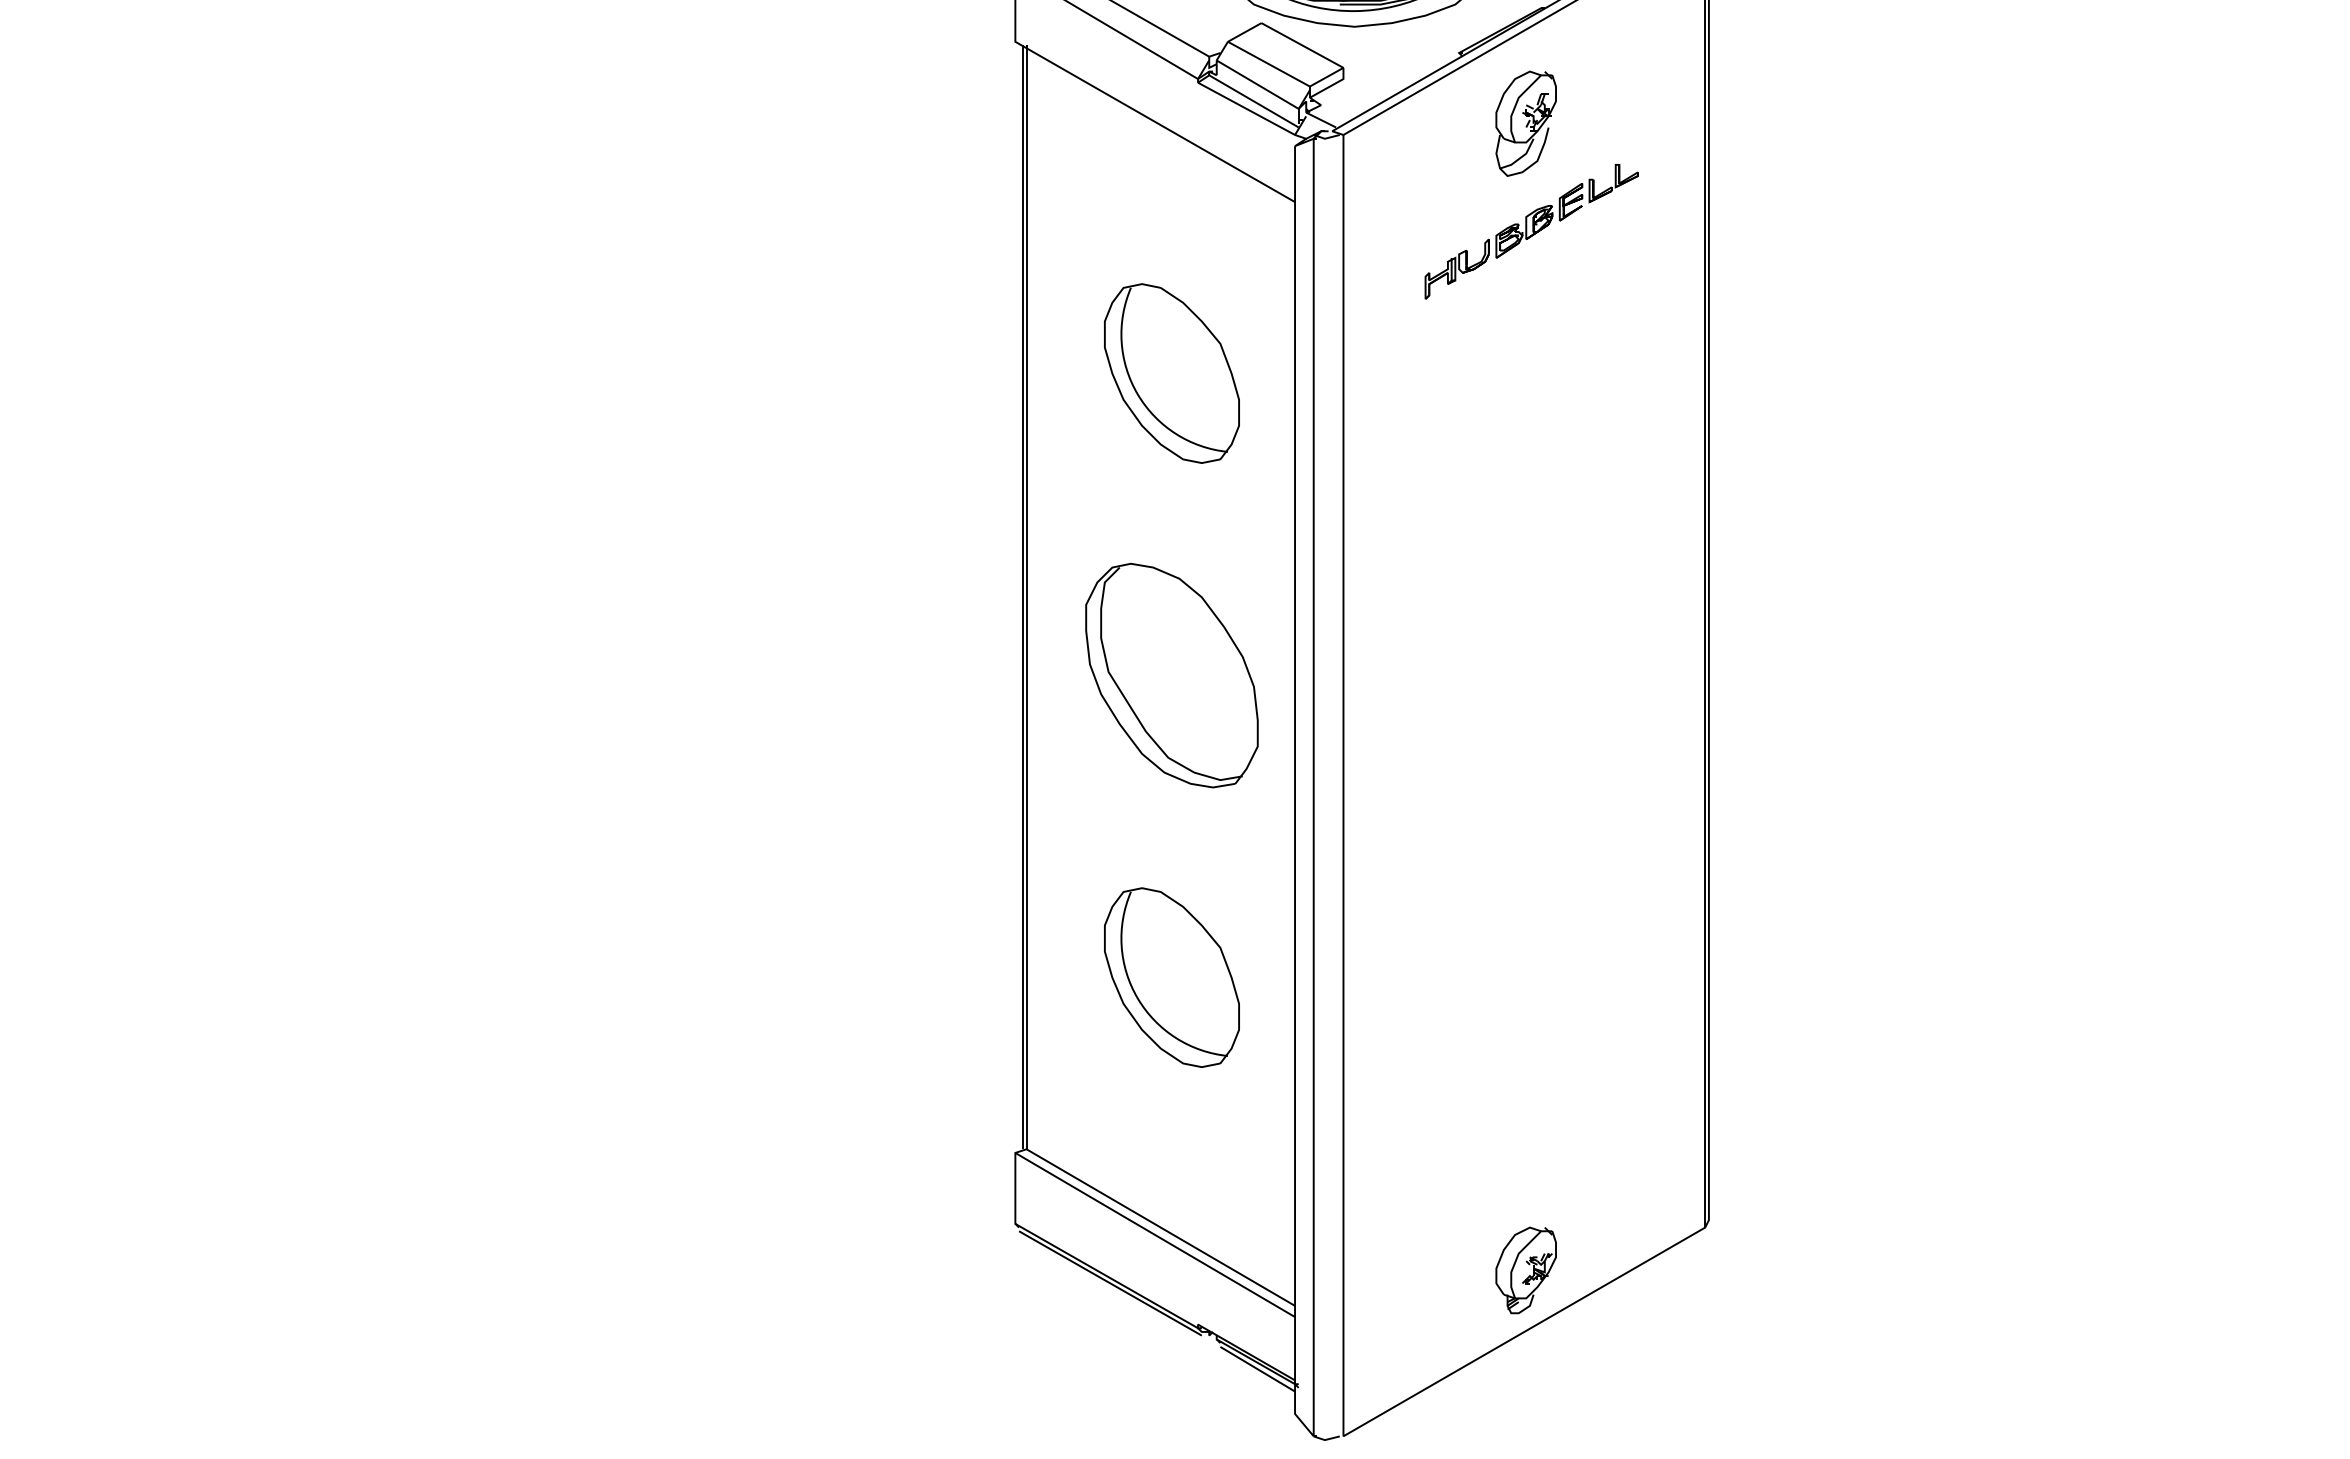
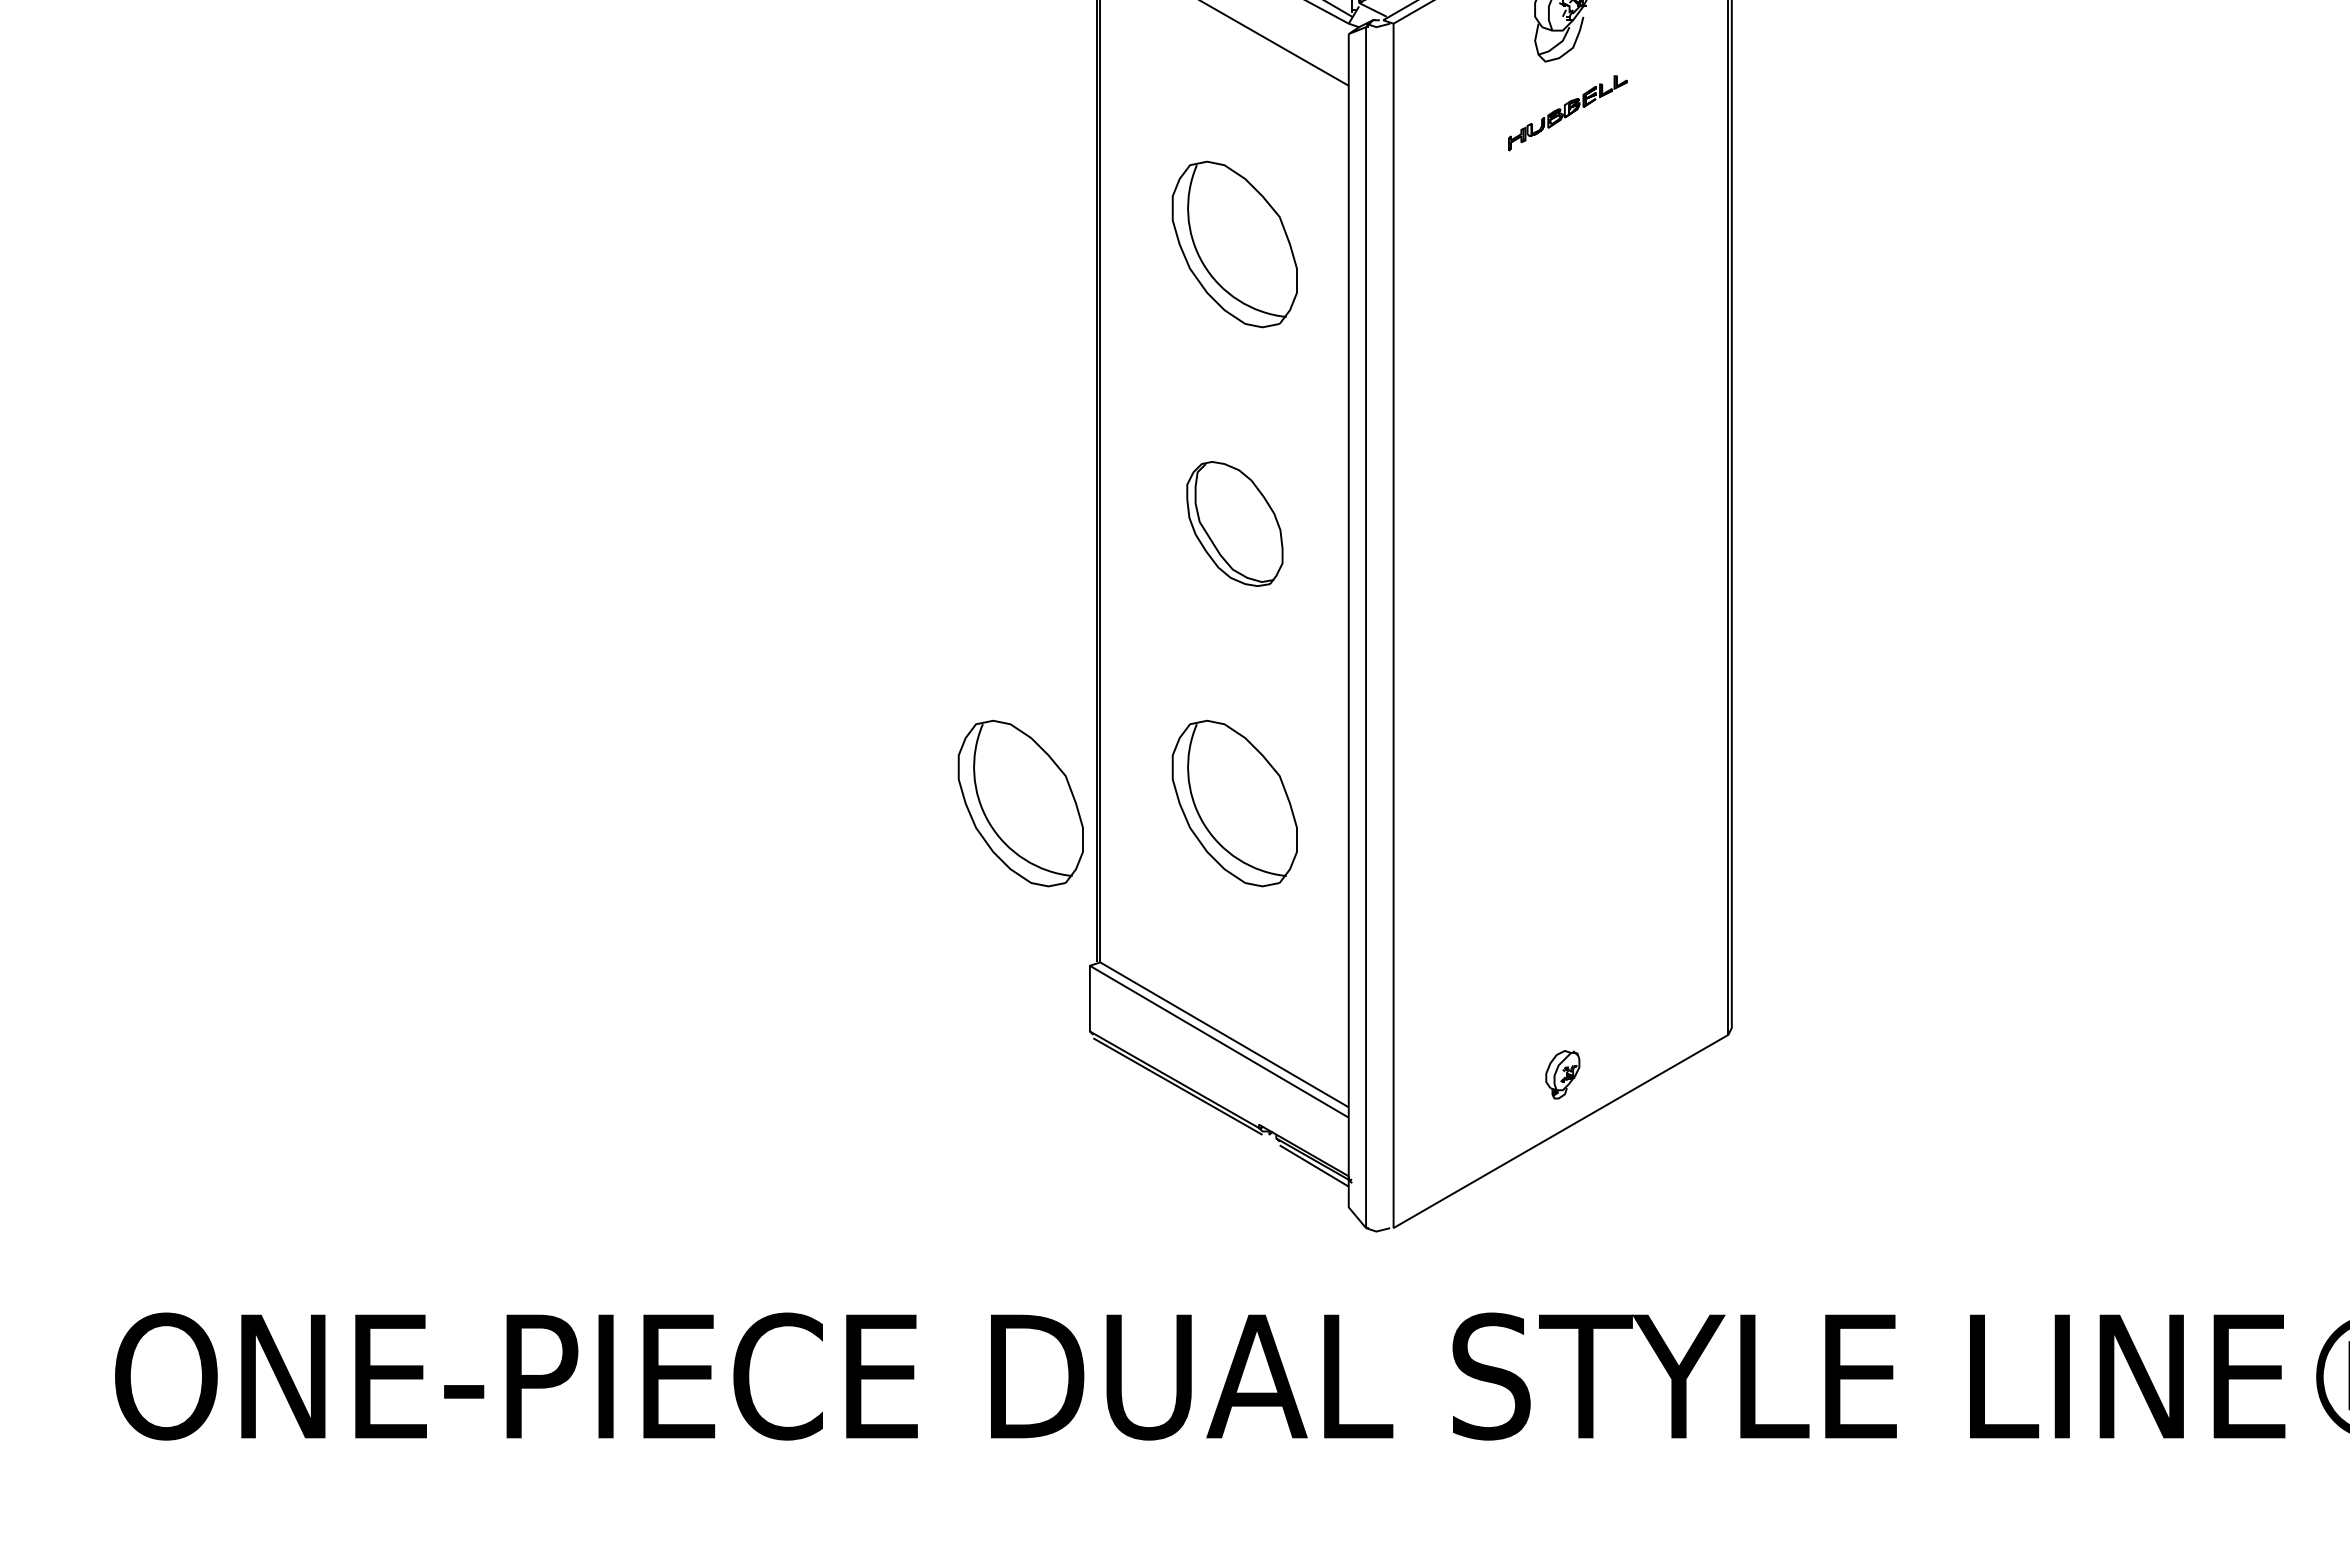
part: (1531, 232) -> (1567, 113), size x0.6
part: (1171, 675) -> (1234, 523), size x0.6
part: (940, 977) -> (1020, 803), added
part: (1525, 1270) -> (1562, 1074), size x0.6

